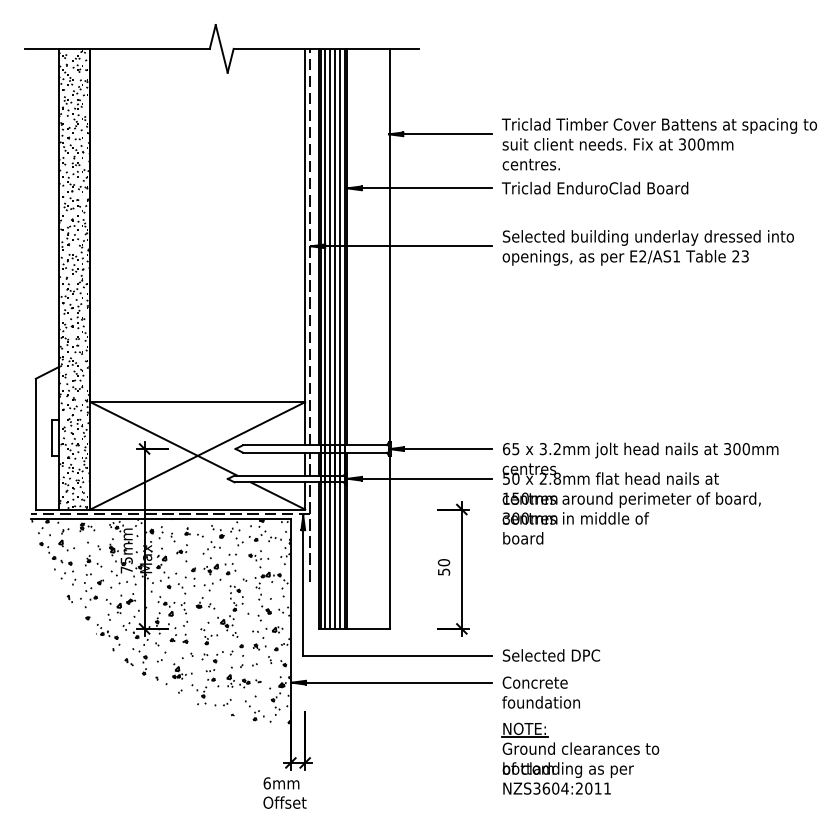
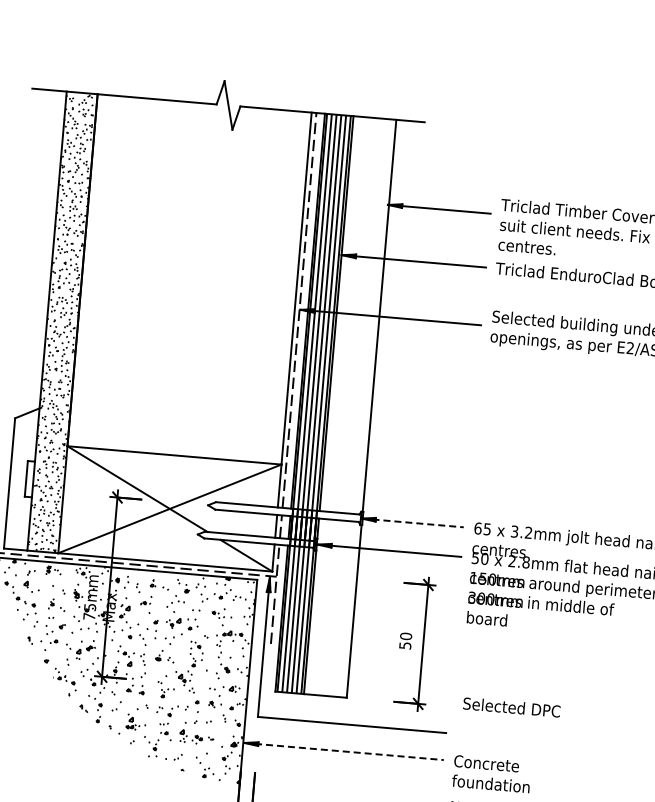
line: (441, 449) -> (413, 523), solid -> dashed
text: (551, 655) -> (511, 707), moved
line: (392, 682) -> (344, 751), solid -> dashed

